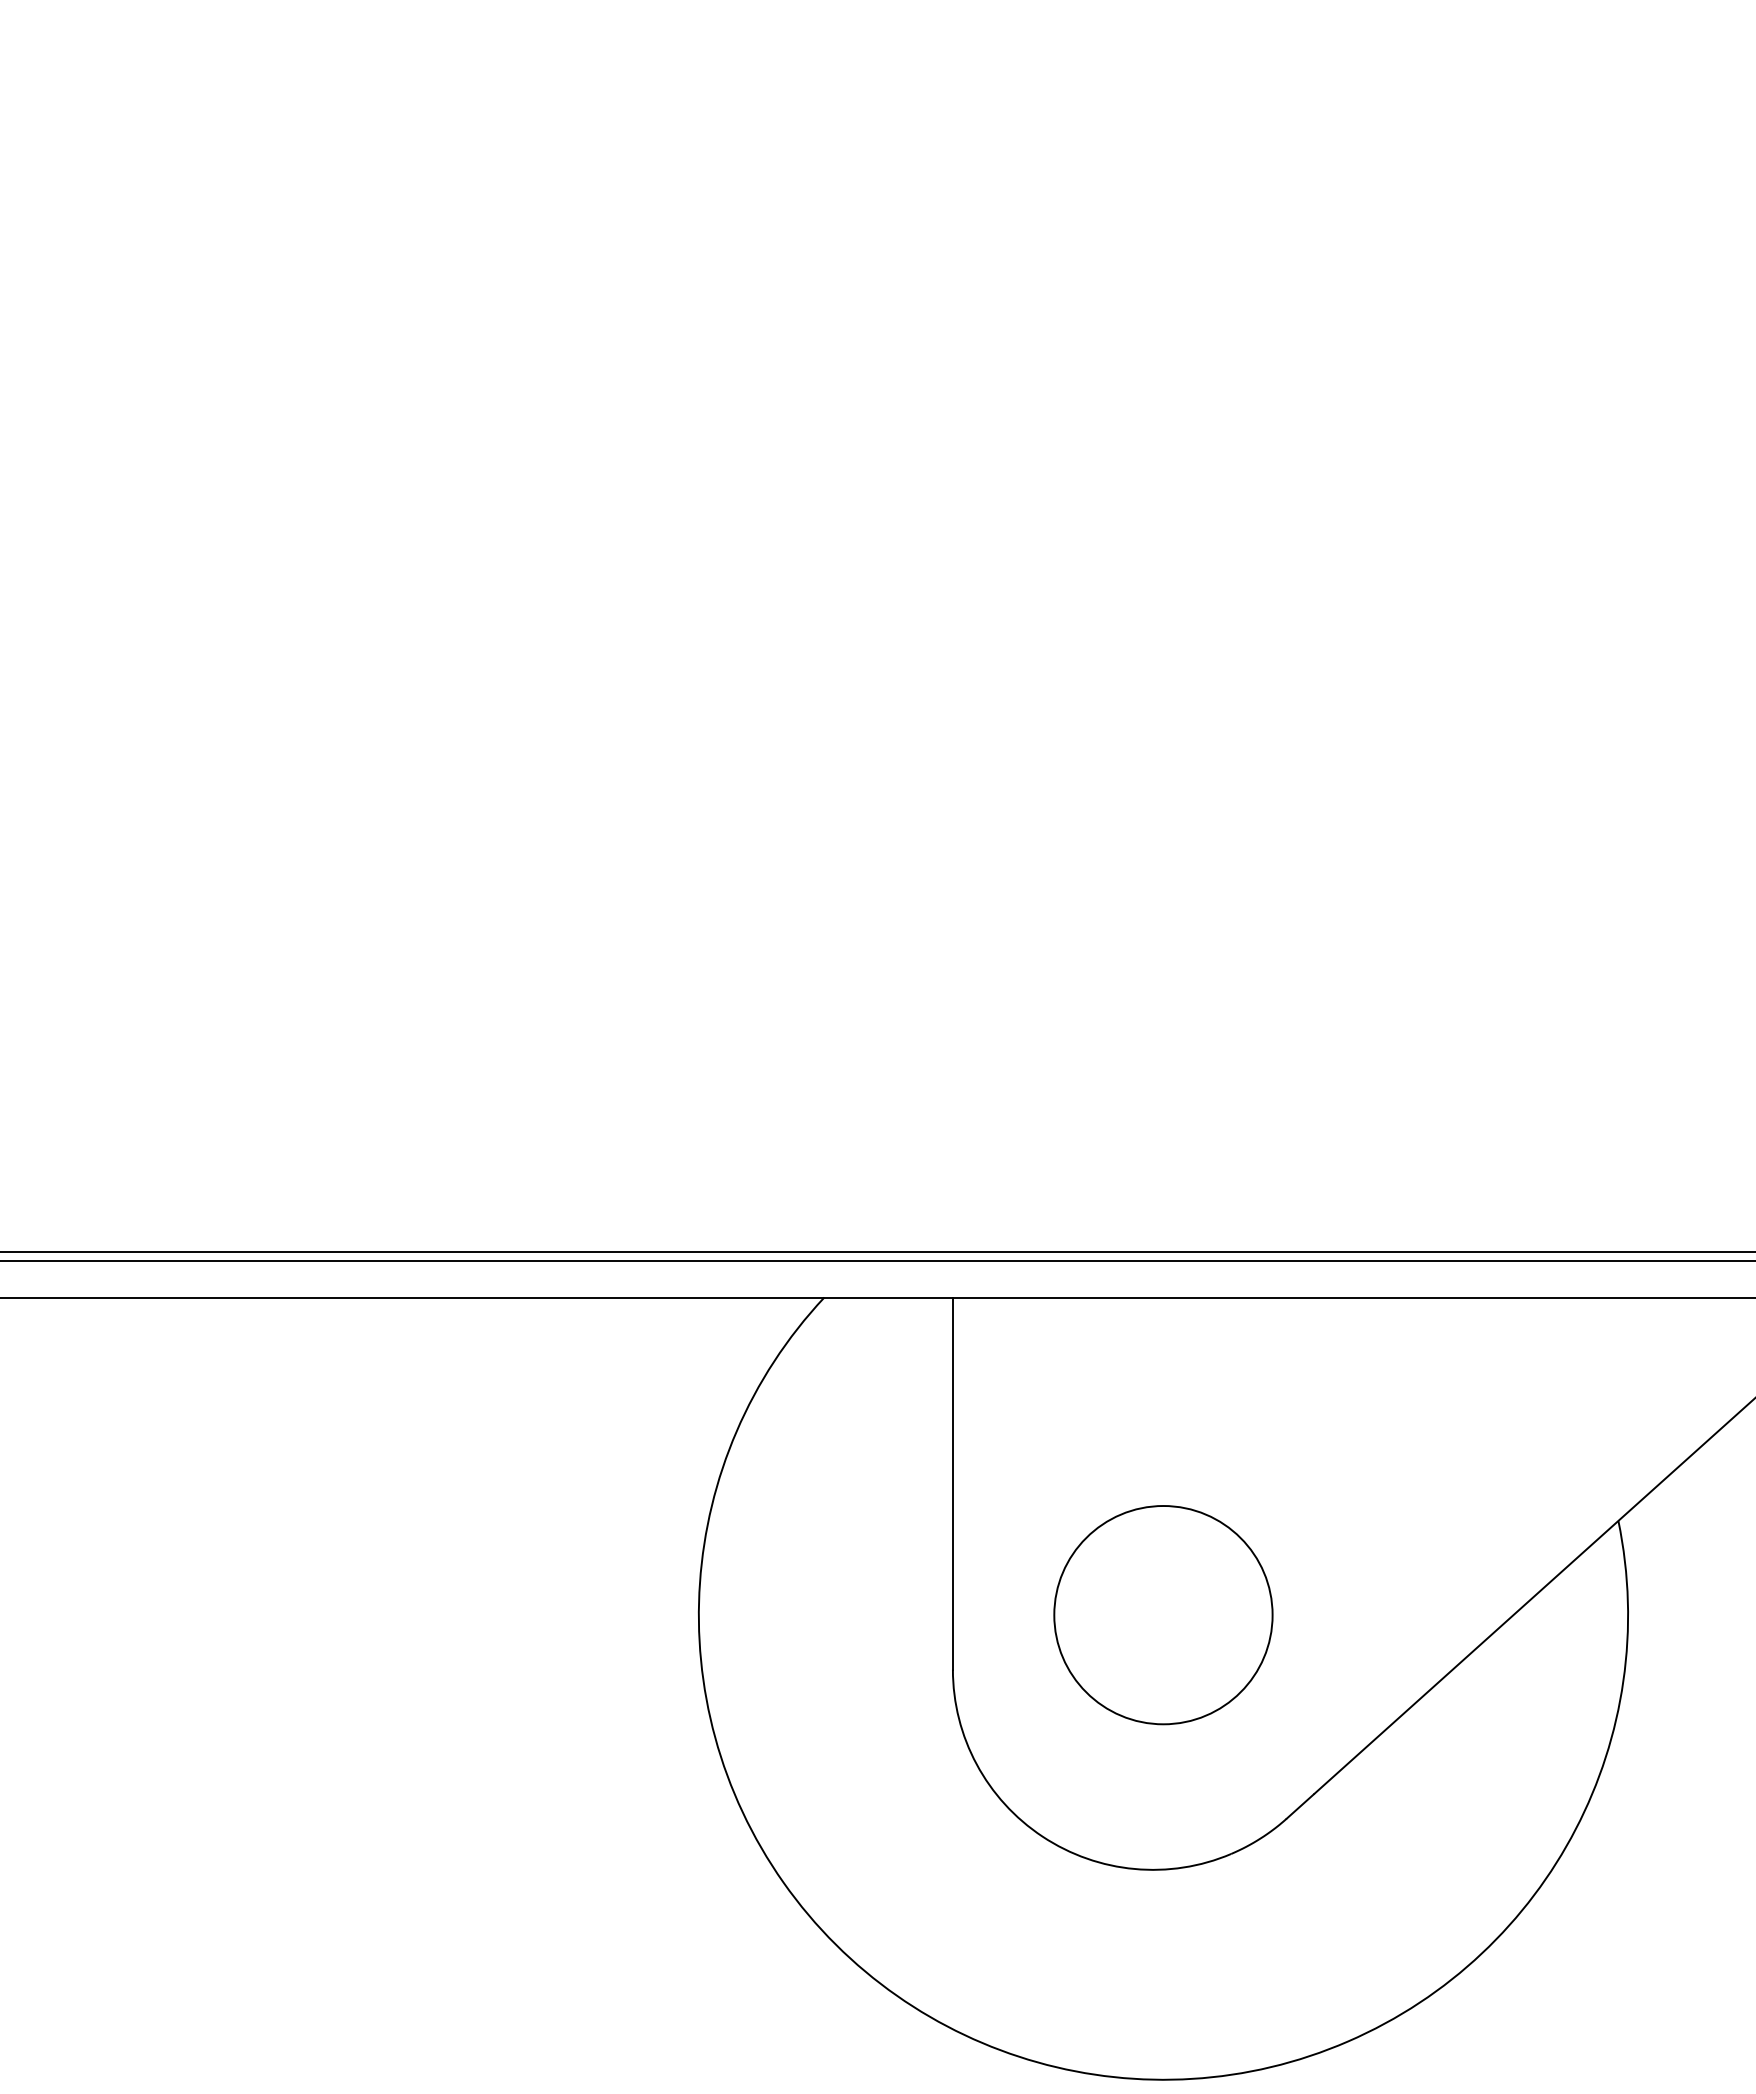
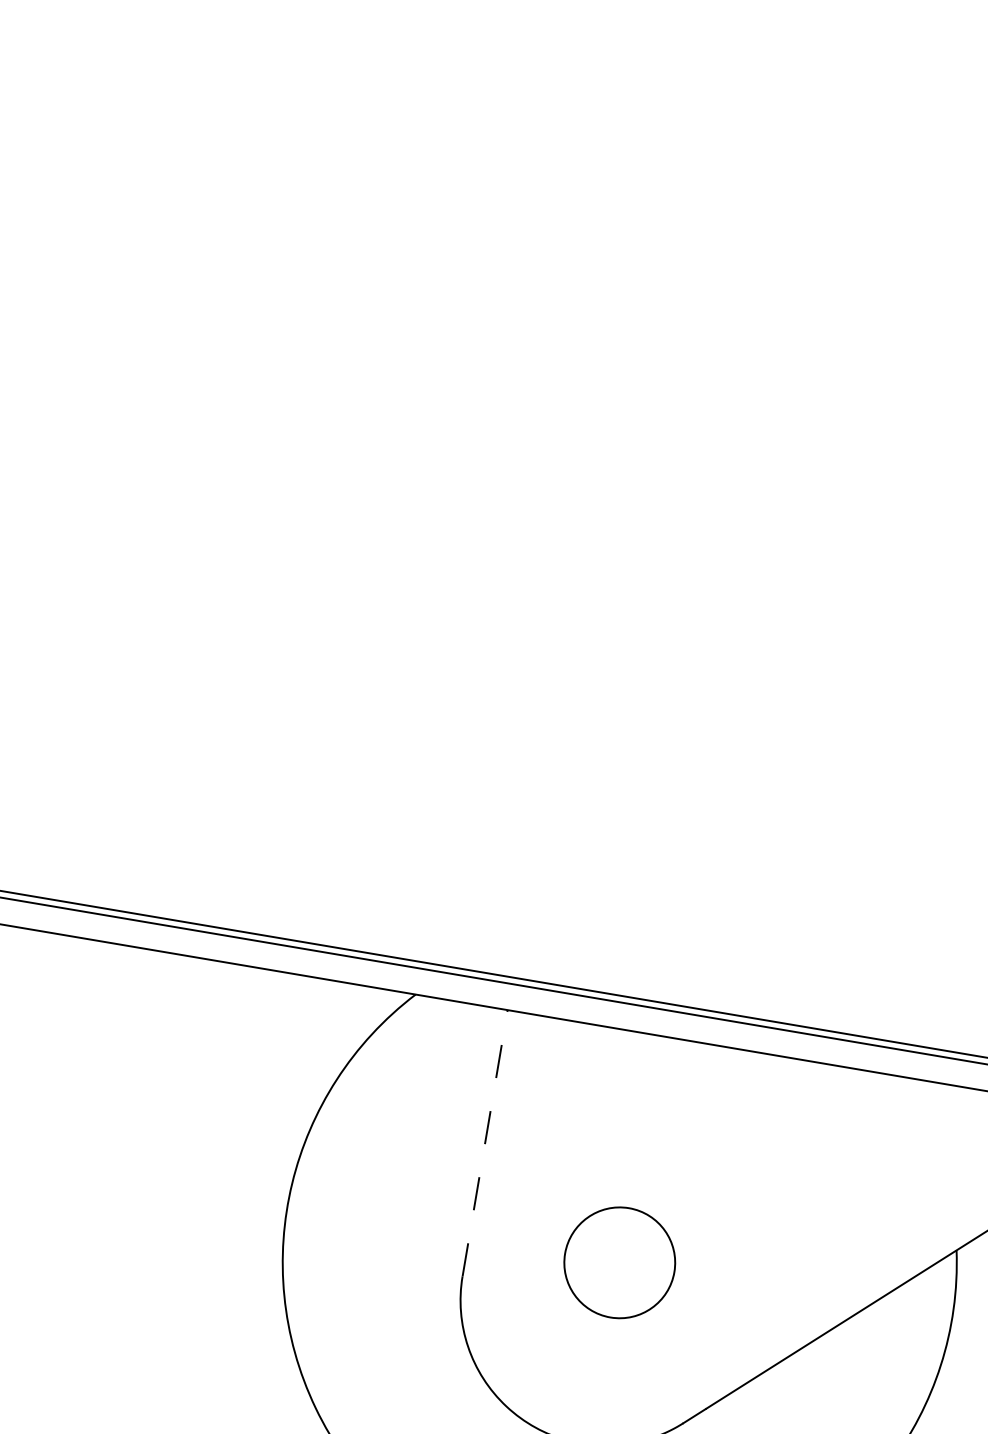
line: (952, 1483) -> (484, 1143), solid -> dashed
circle: (1163, 1615) -> (619, 1263), size x0.7

